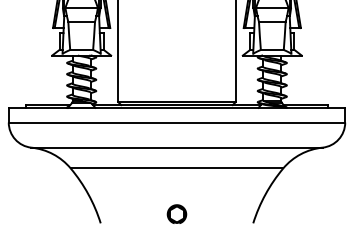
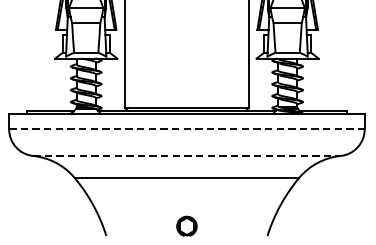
line: (177, 122) -> (187, 129), solid -> dashed
line: (177, 147) -> (187, 155), solid -> dashed

